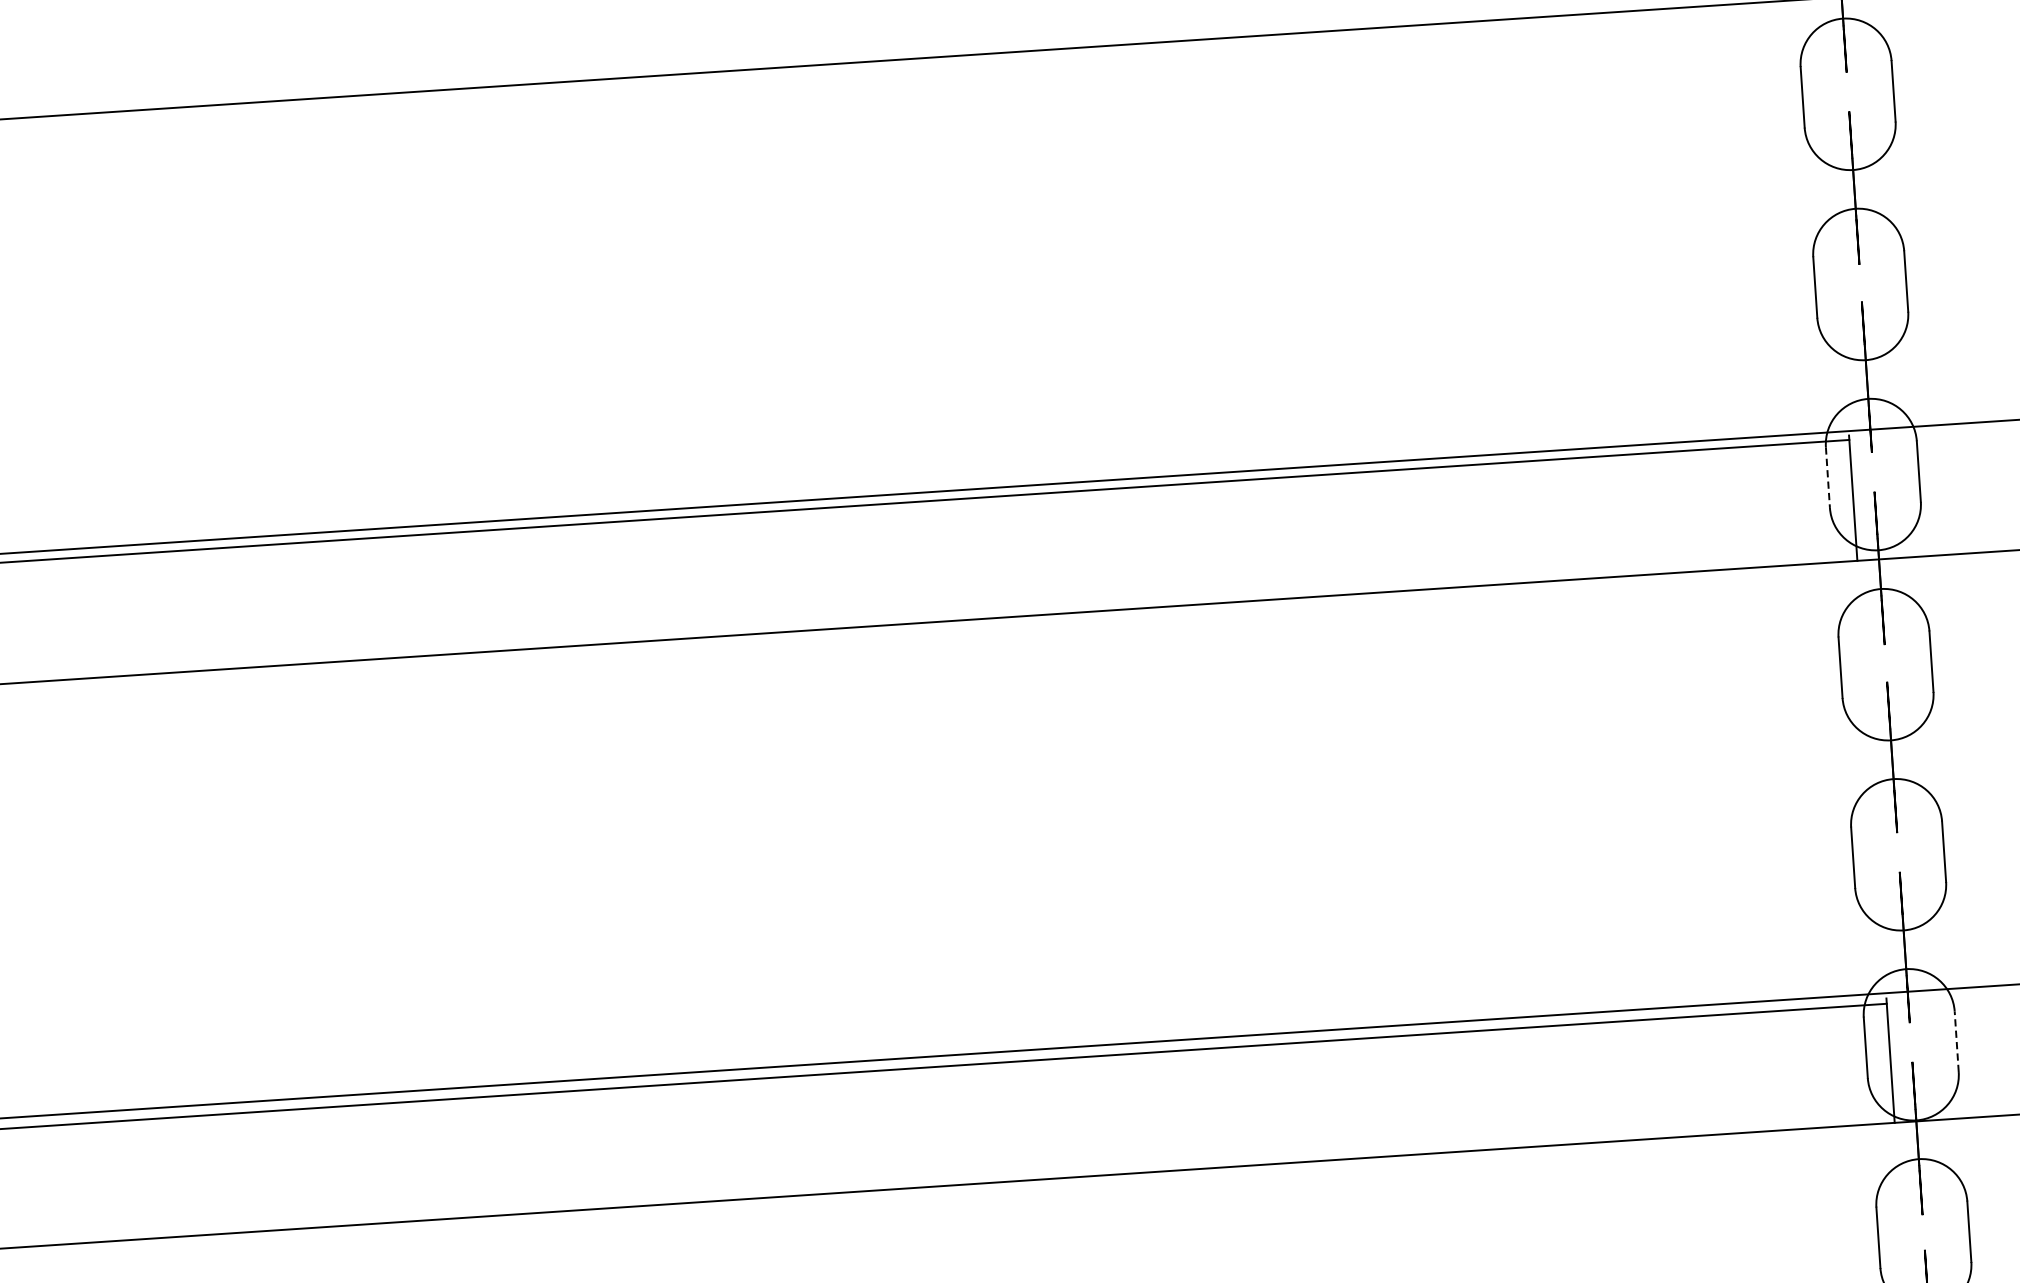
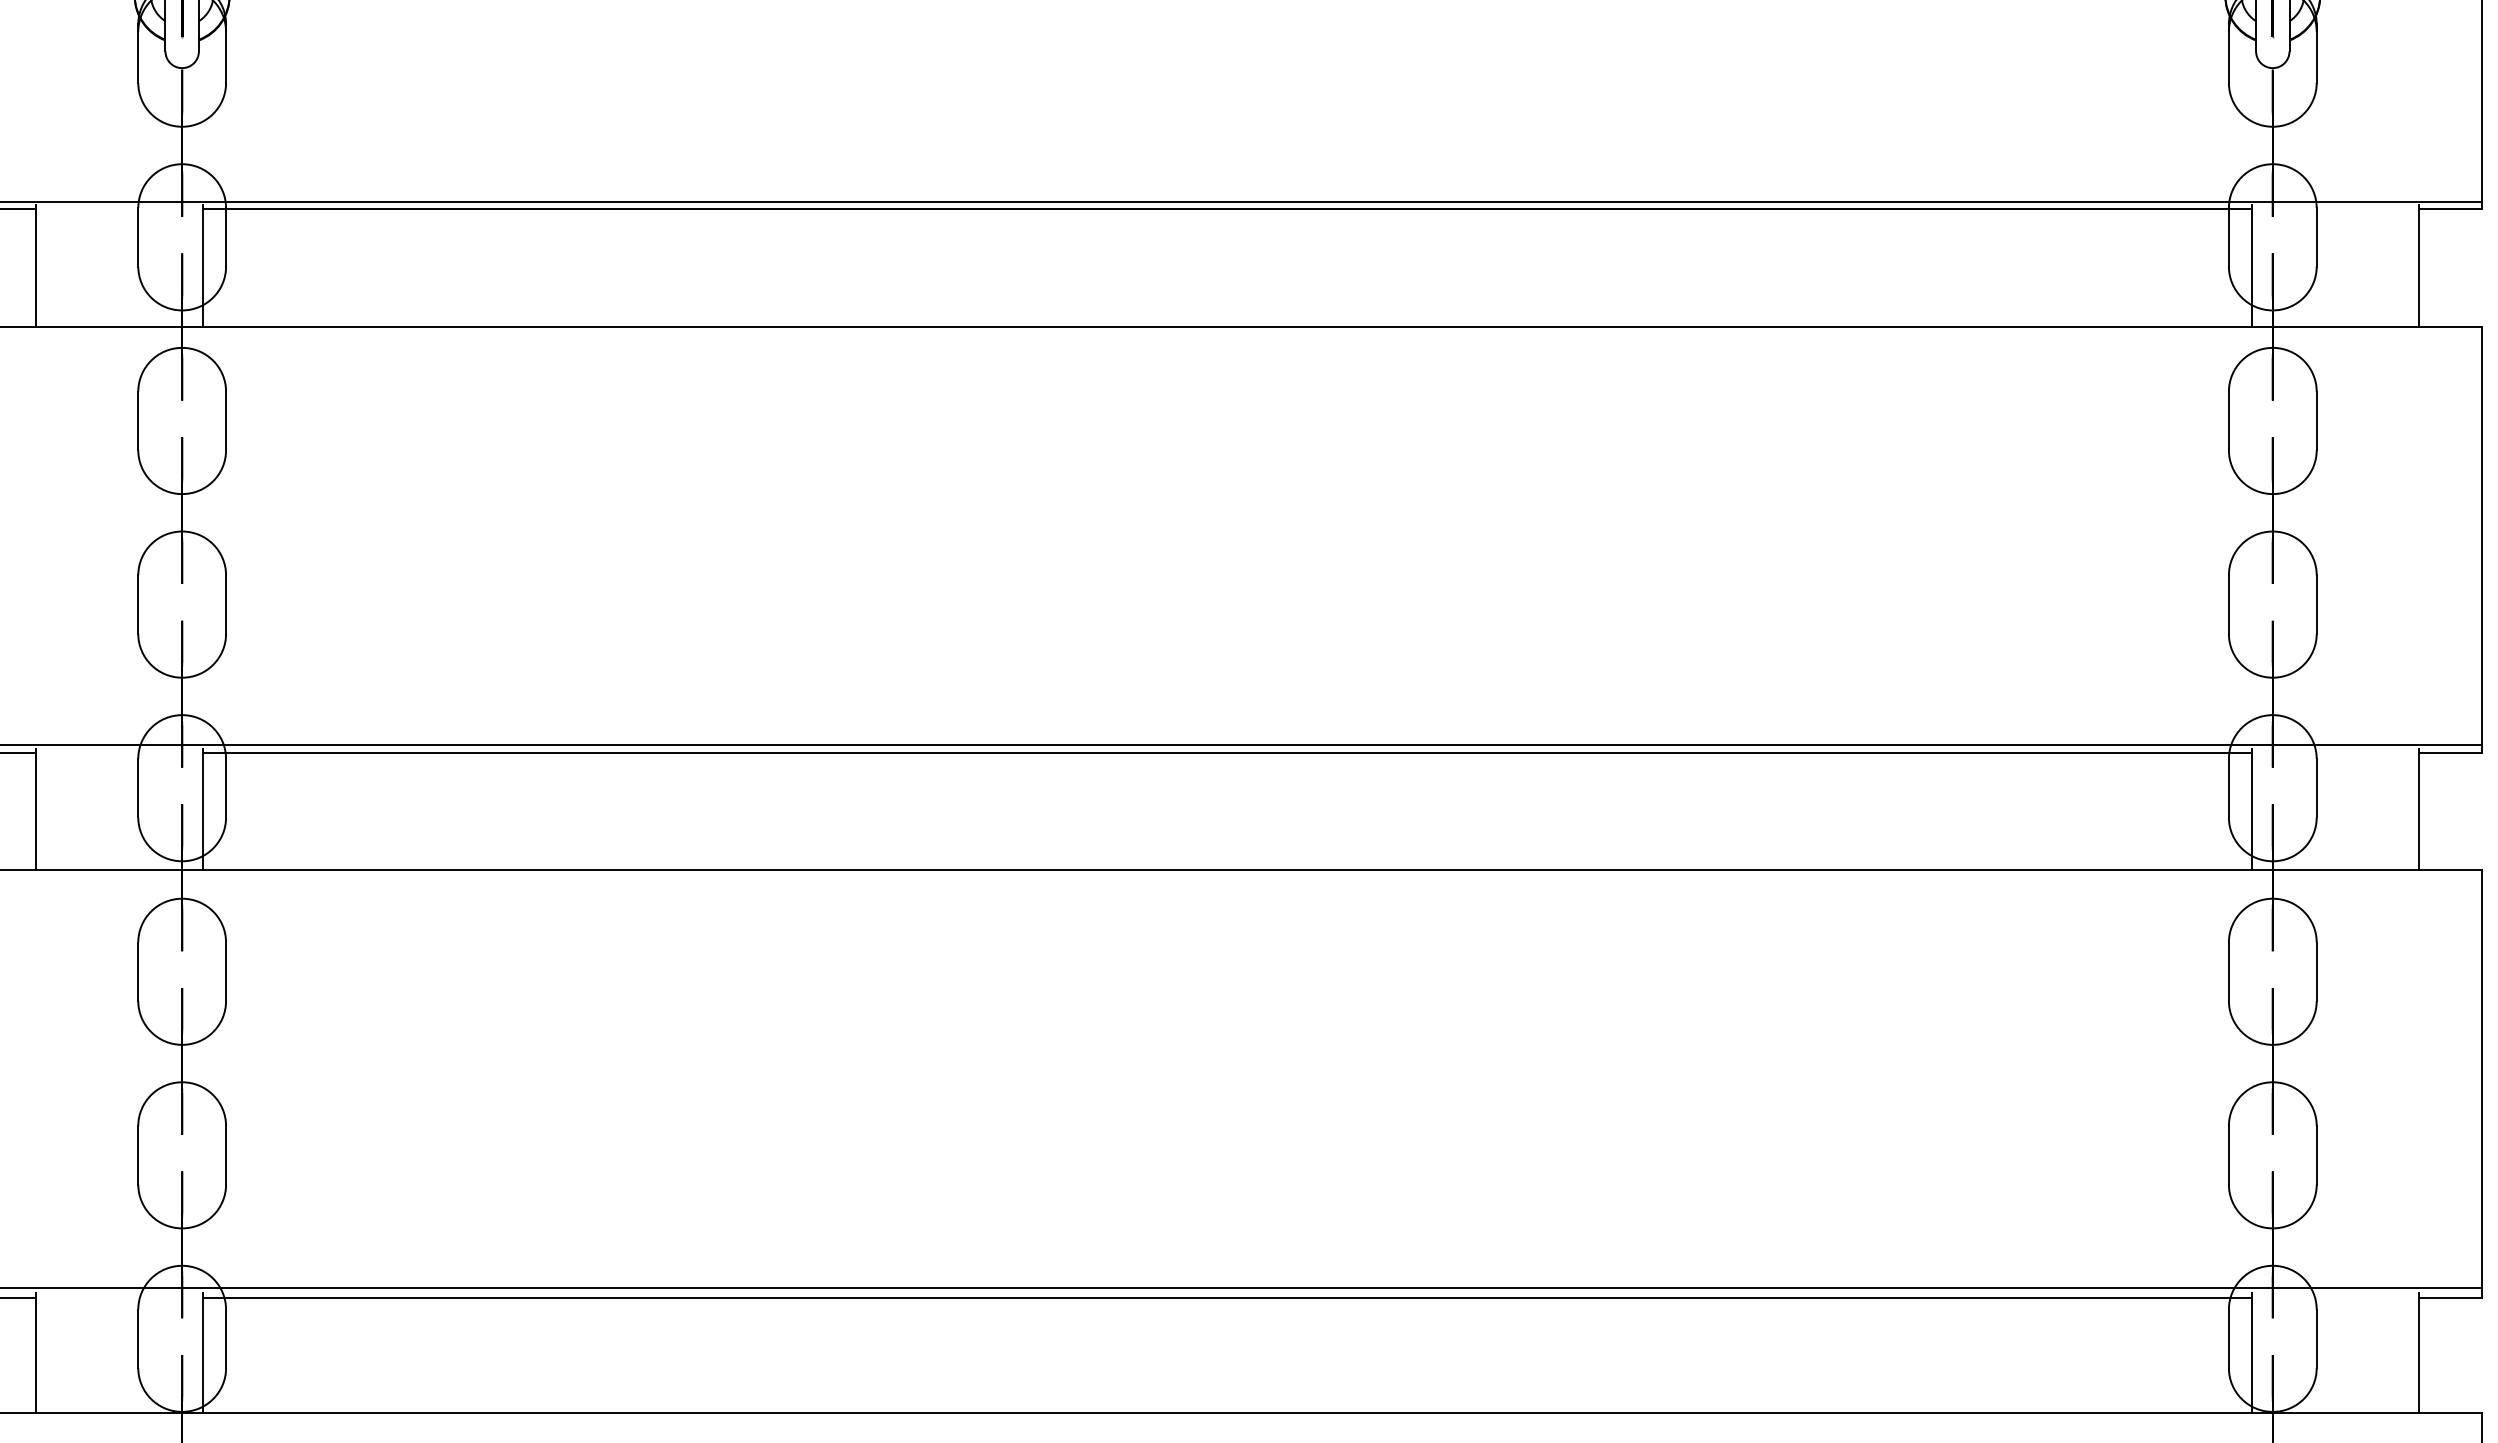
line: (1827, 477) -> (2228, 788), dashed -> solid
line: (1956, 1041) -> (2316, 1338), dashed -> solid

